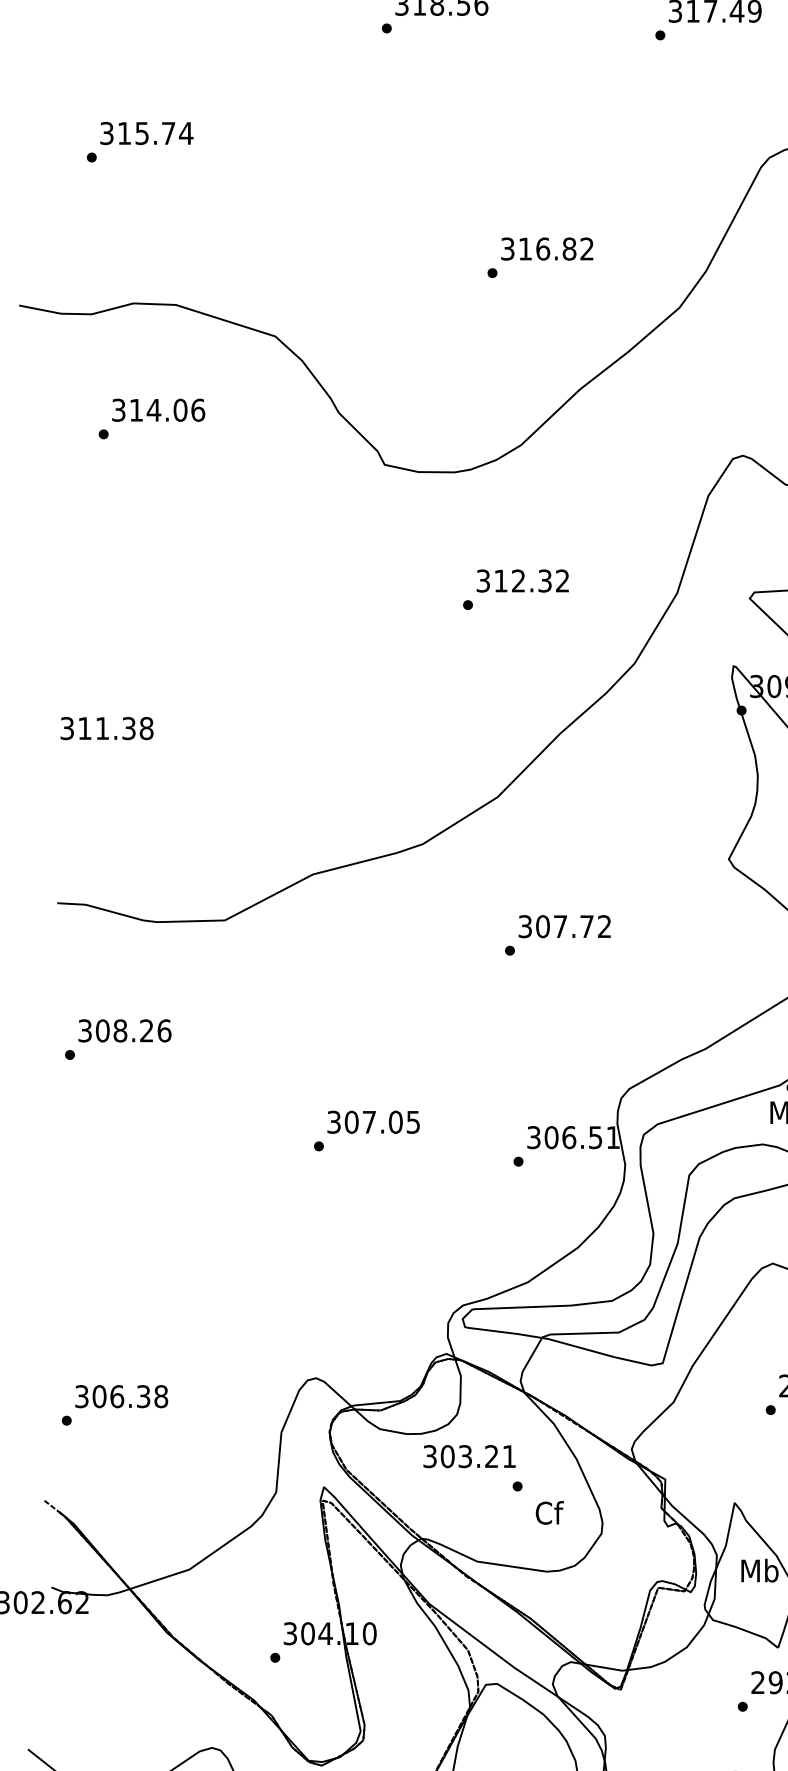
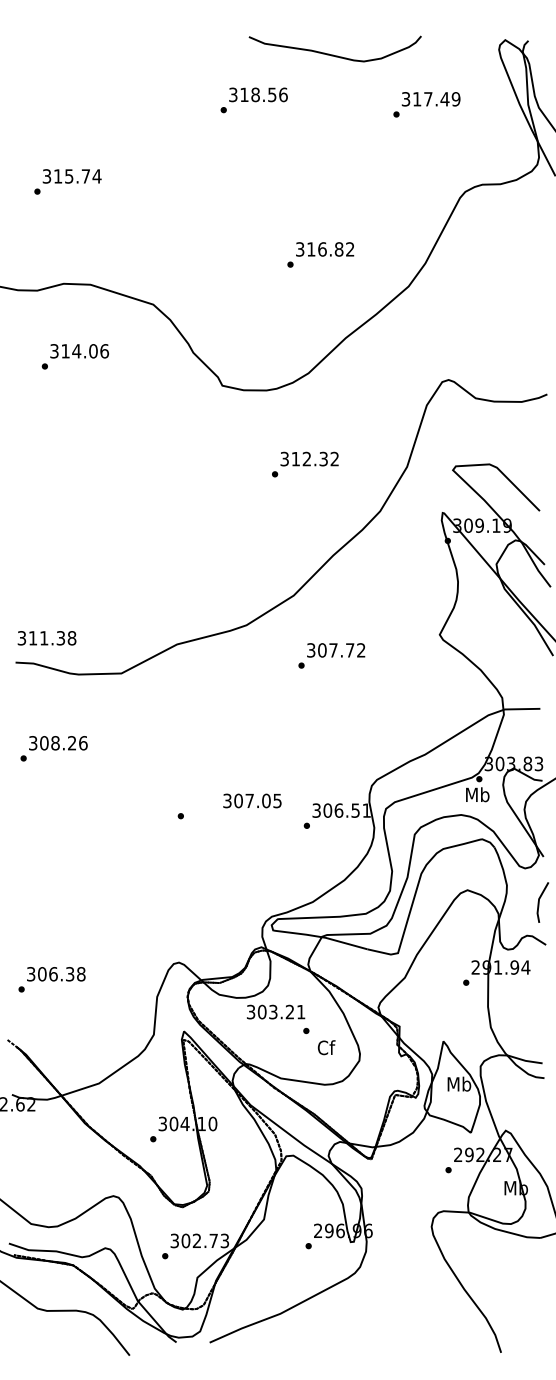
text: (106, 728) -> (46, 638), moved
text: (557, 934) -> (331, 655), moved
text: (373, 1121) -> (252, 800), moved

